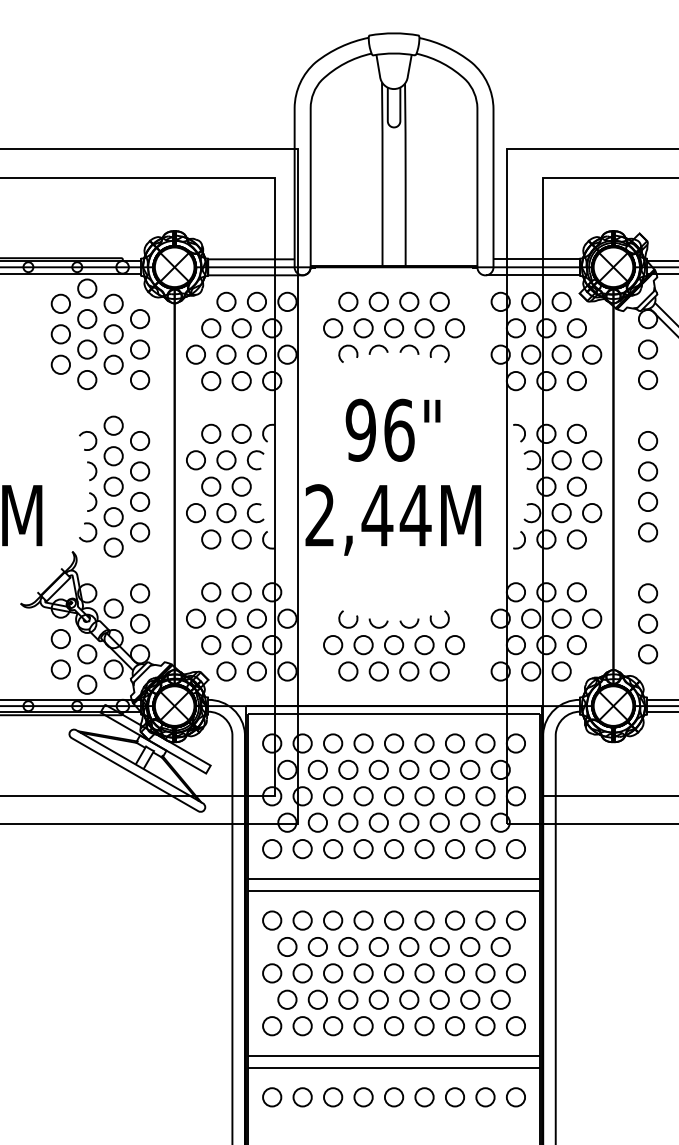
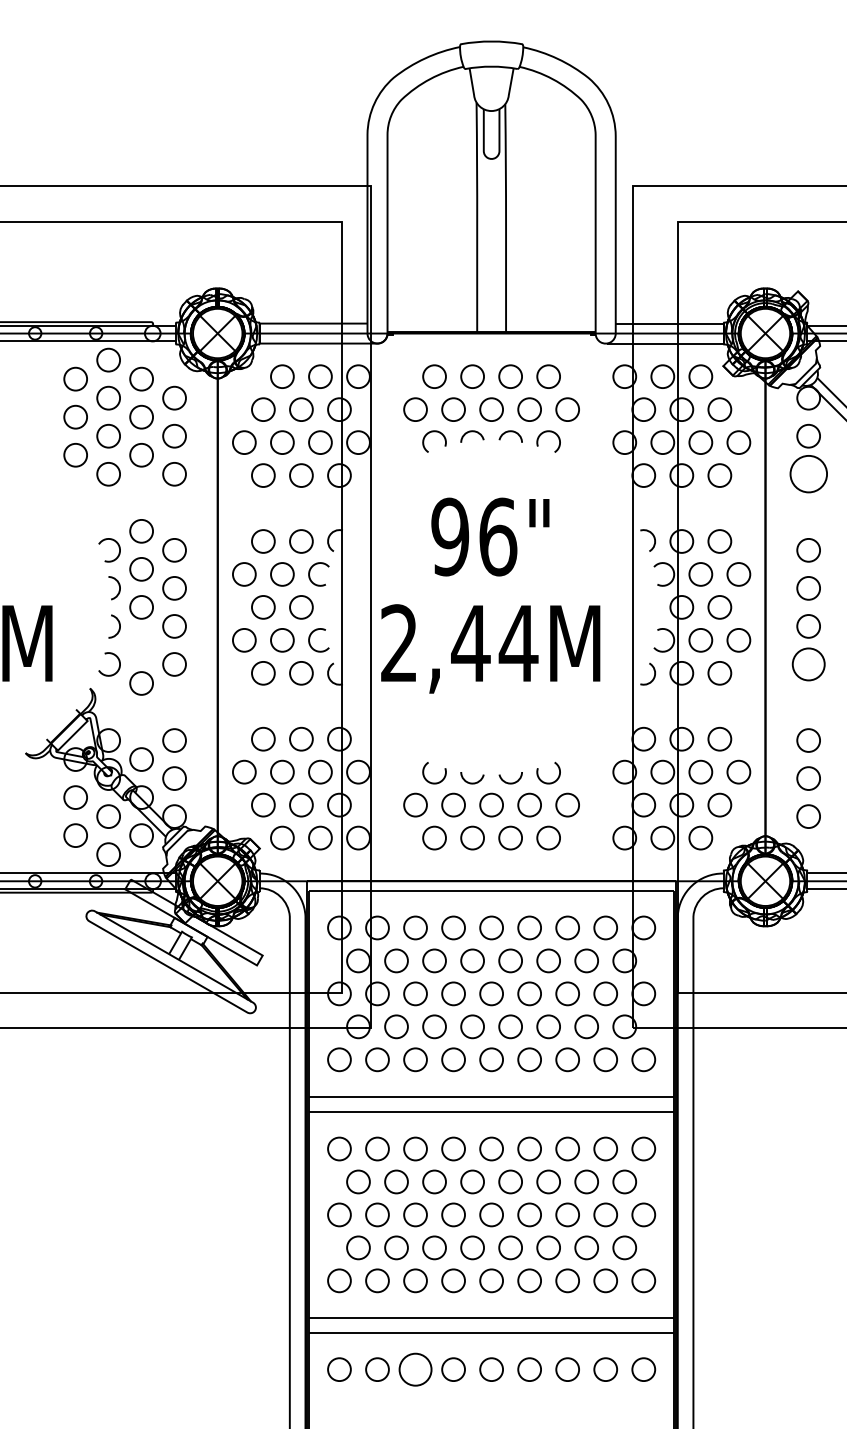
circle: (647, 380) -> (808, 474), size x1.6
circle: (113, 517) -> (141, 645), removed
circle: (647, 532) -> (808, 664), size x1.4
circle: (333, 1097) -> (415, 1369), size x1.4

